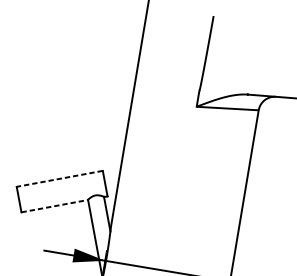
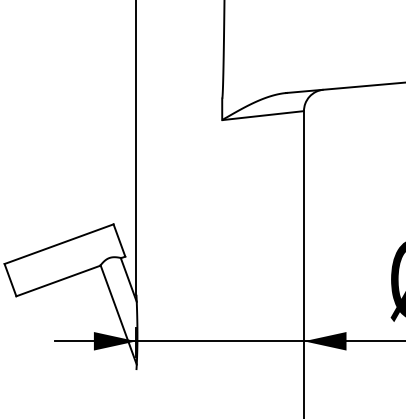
line: (60, 179) -> (59, 244), dashed -> solid
line: (54, 206) -> (58, 281), dashed -> solid

